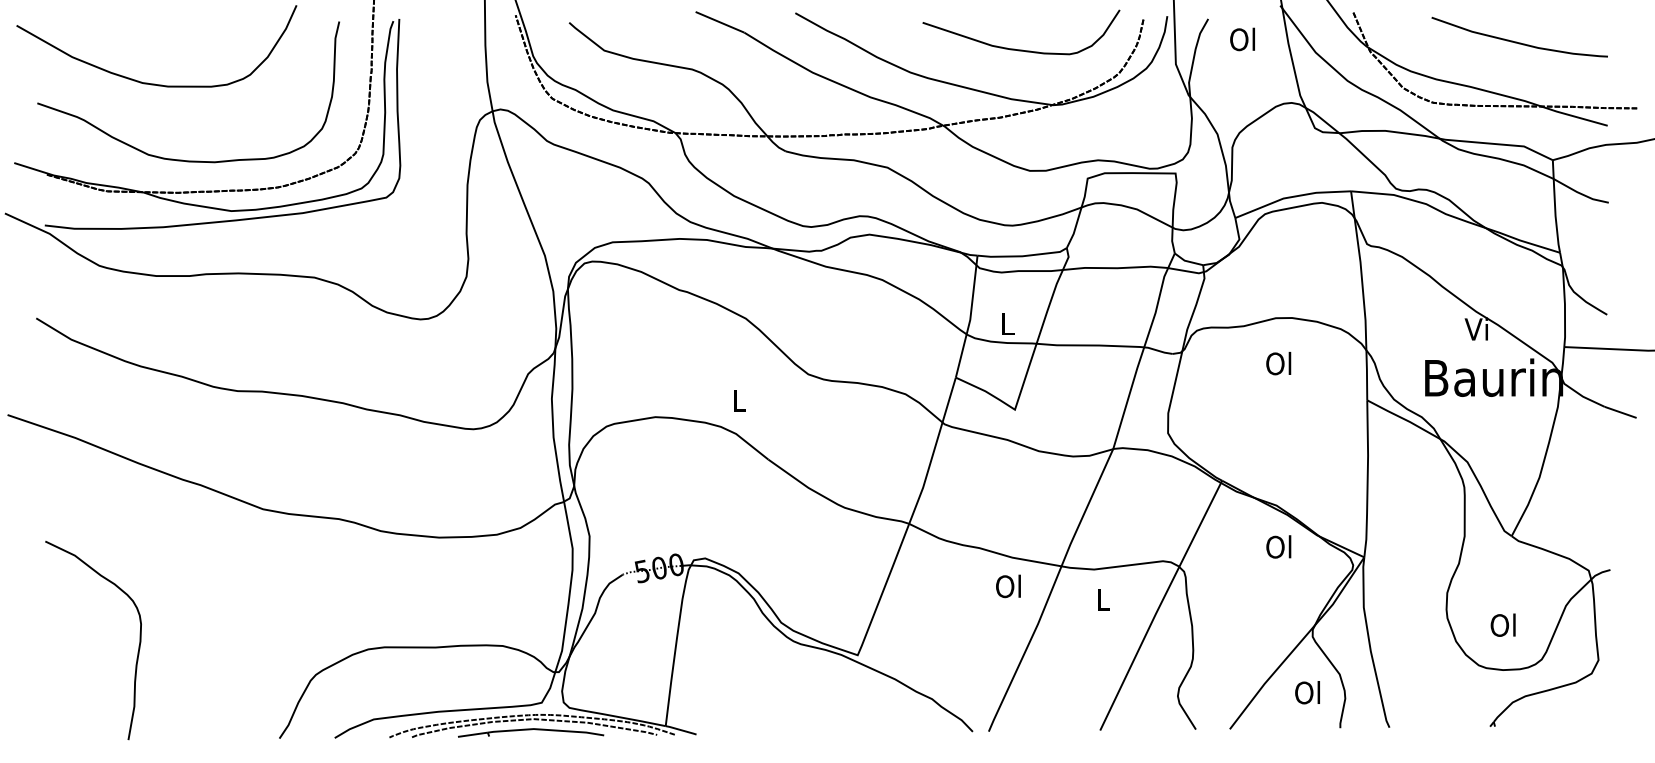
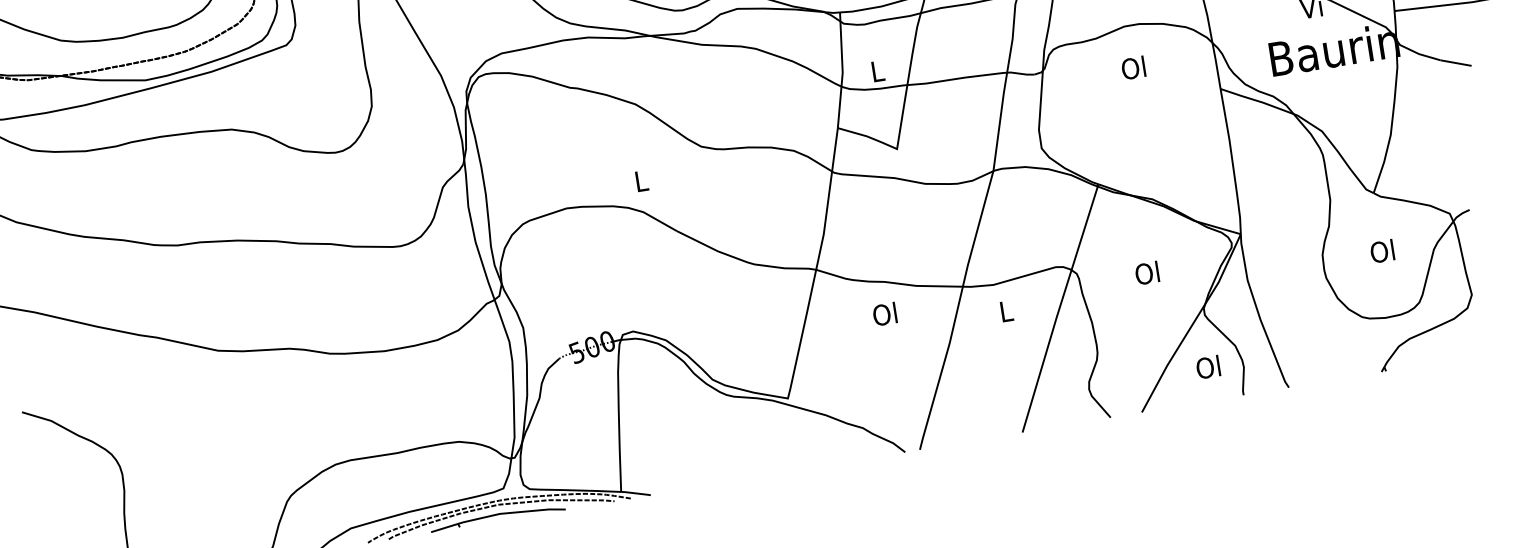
text: (1278, 546) -> (1146, 272), moved
text: (1008, 586) -> (884, 314), moved
text: (1502, 624) -> (1381, 250), moved

